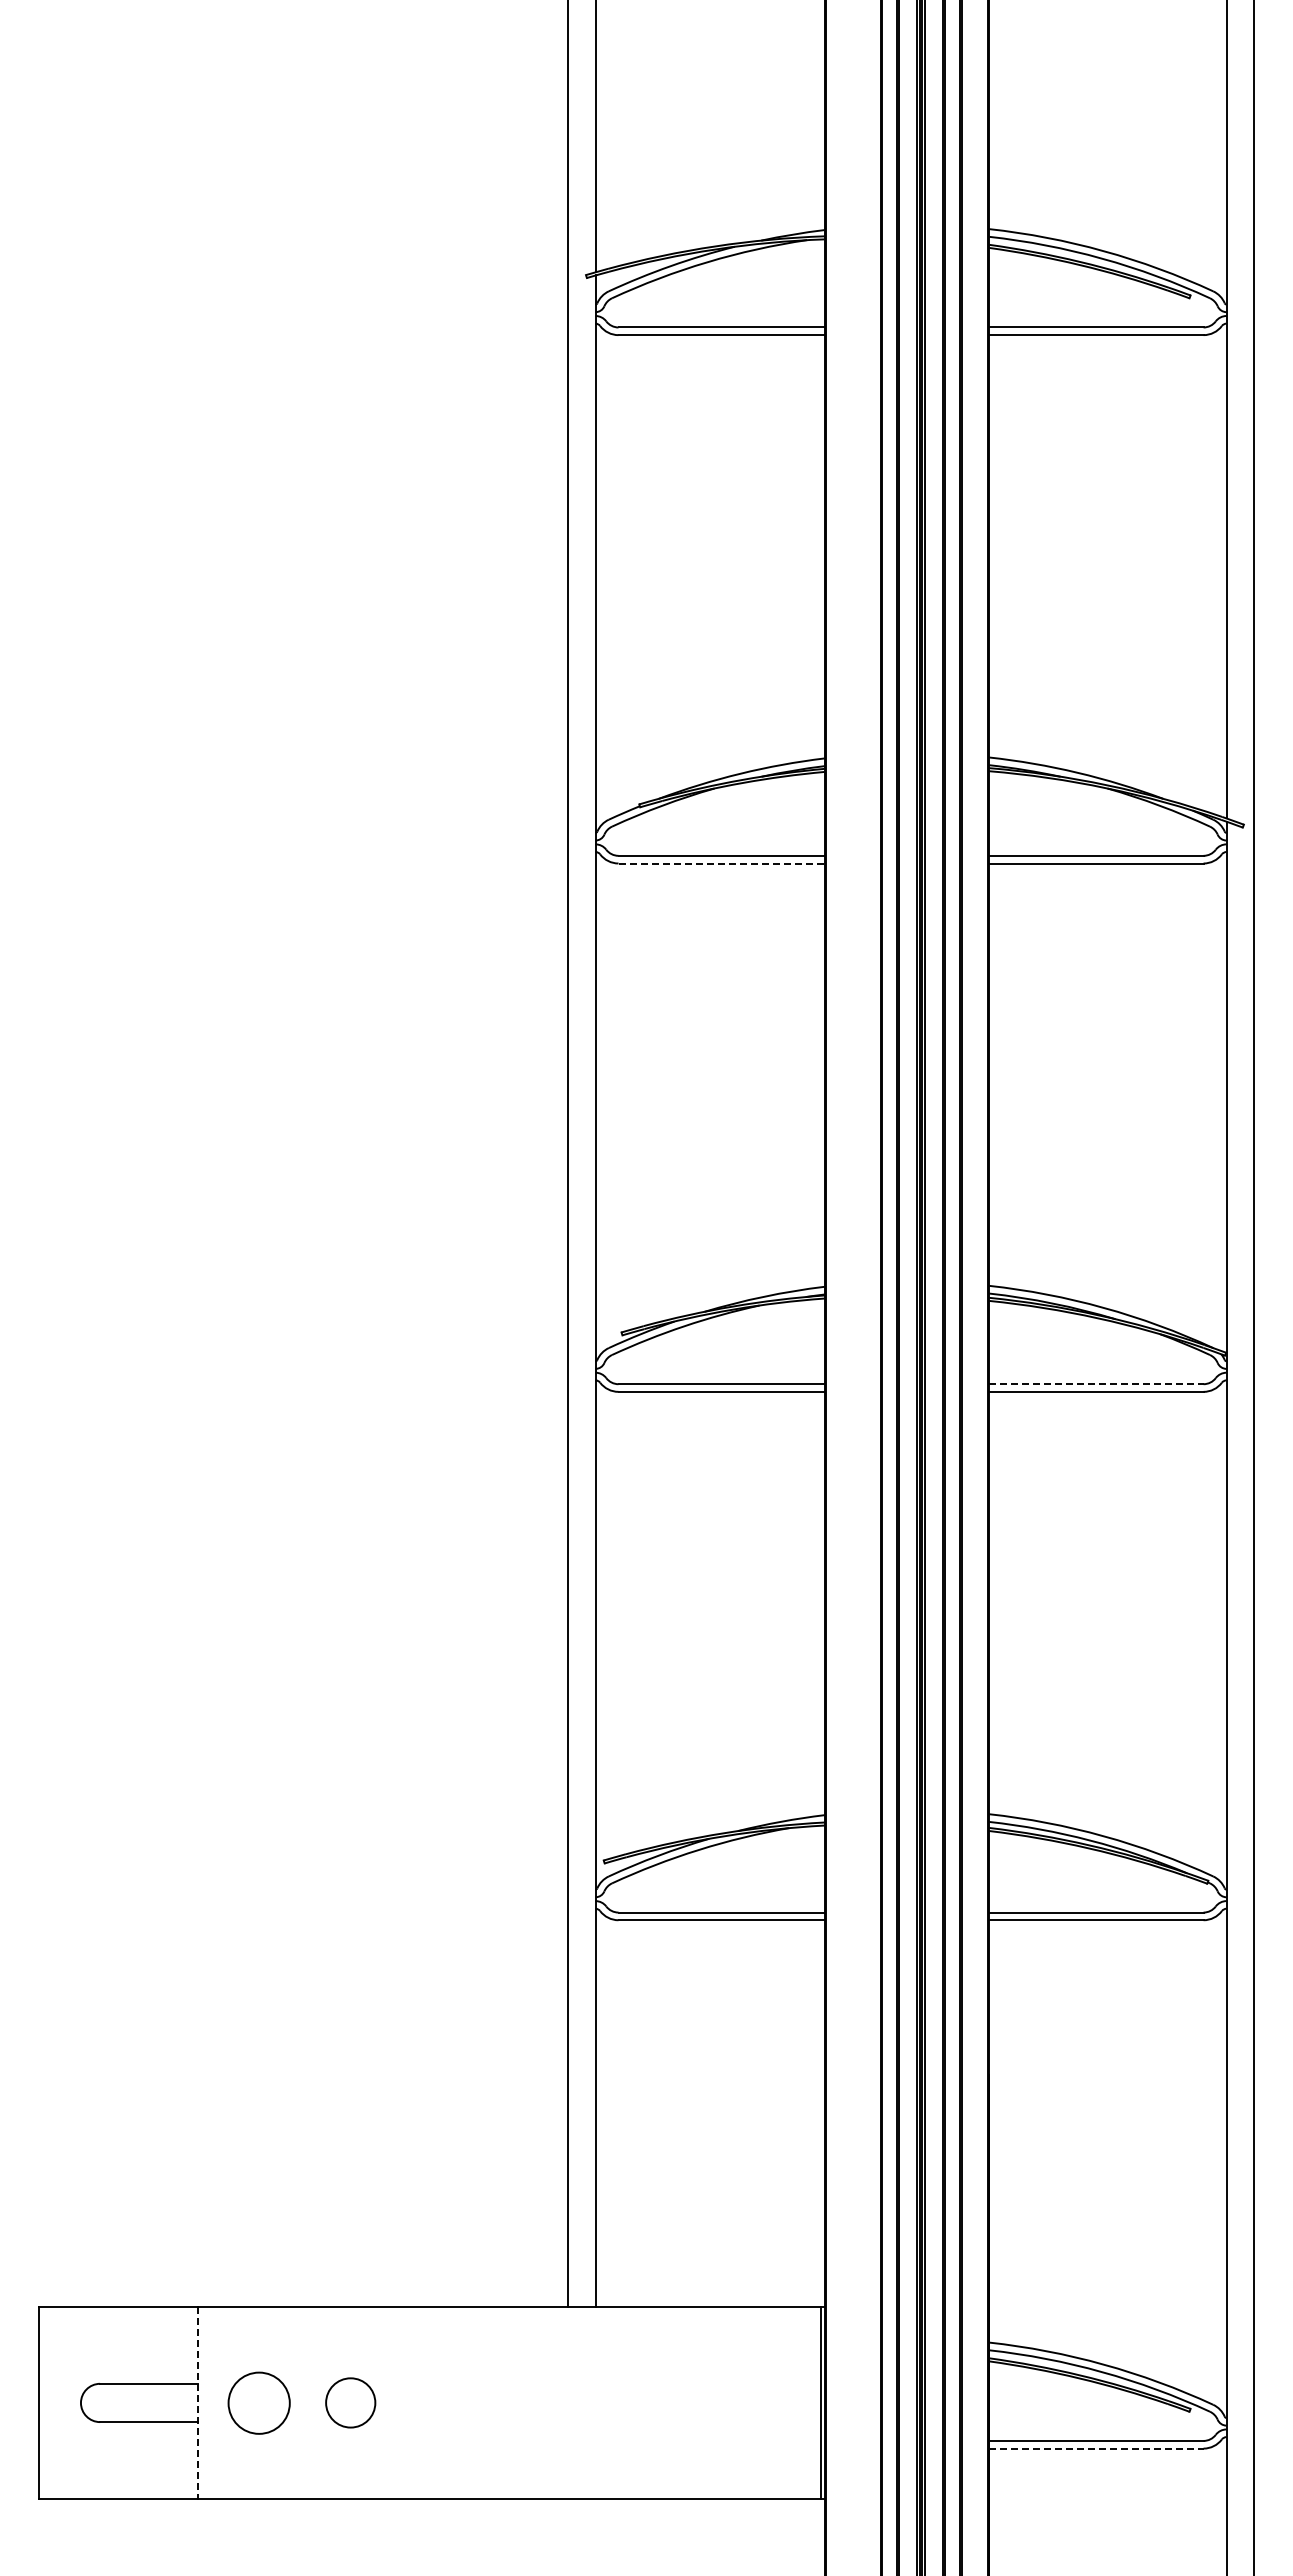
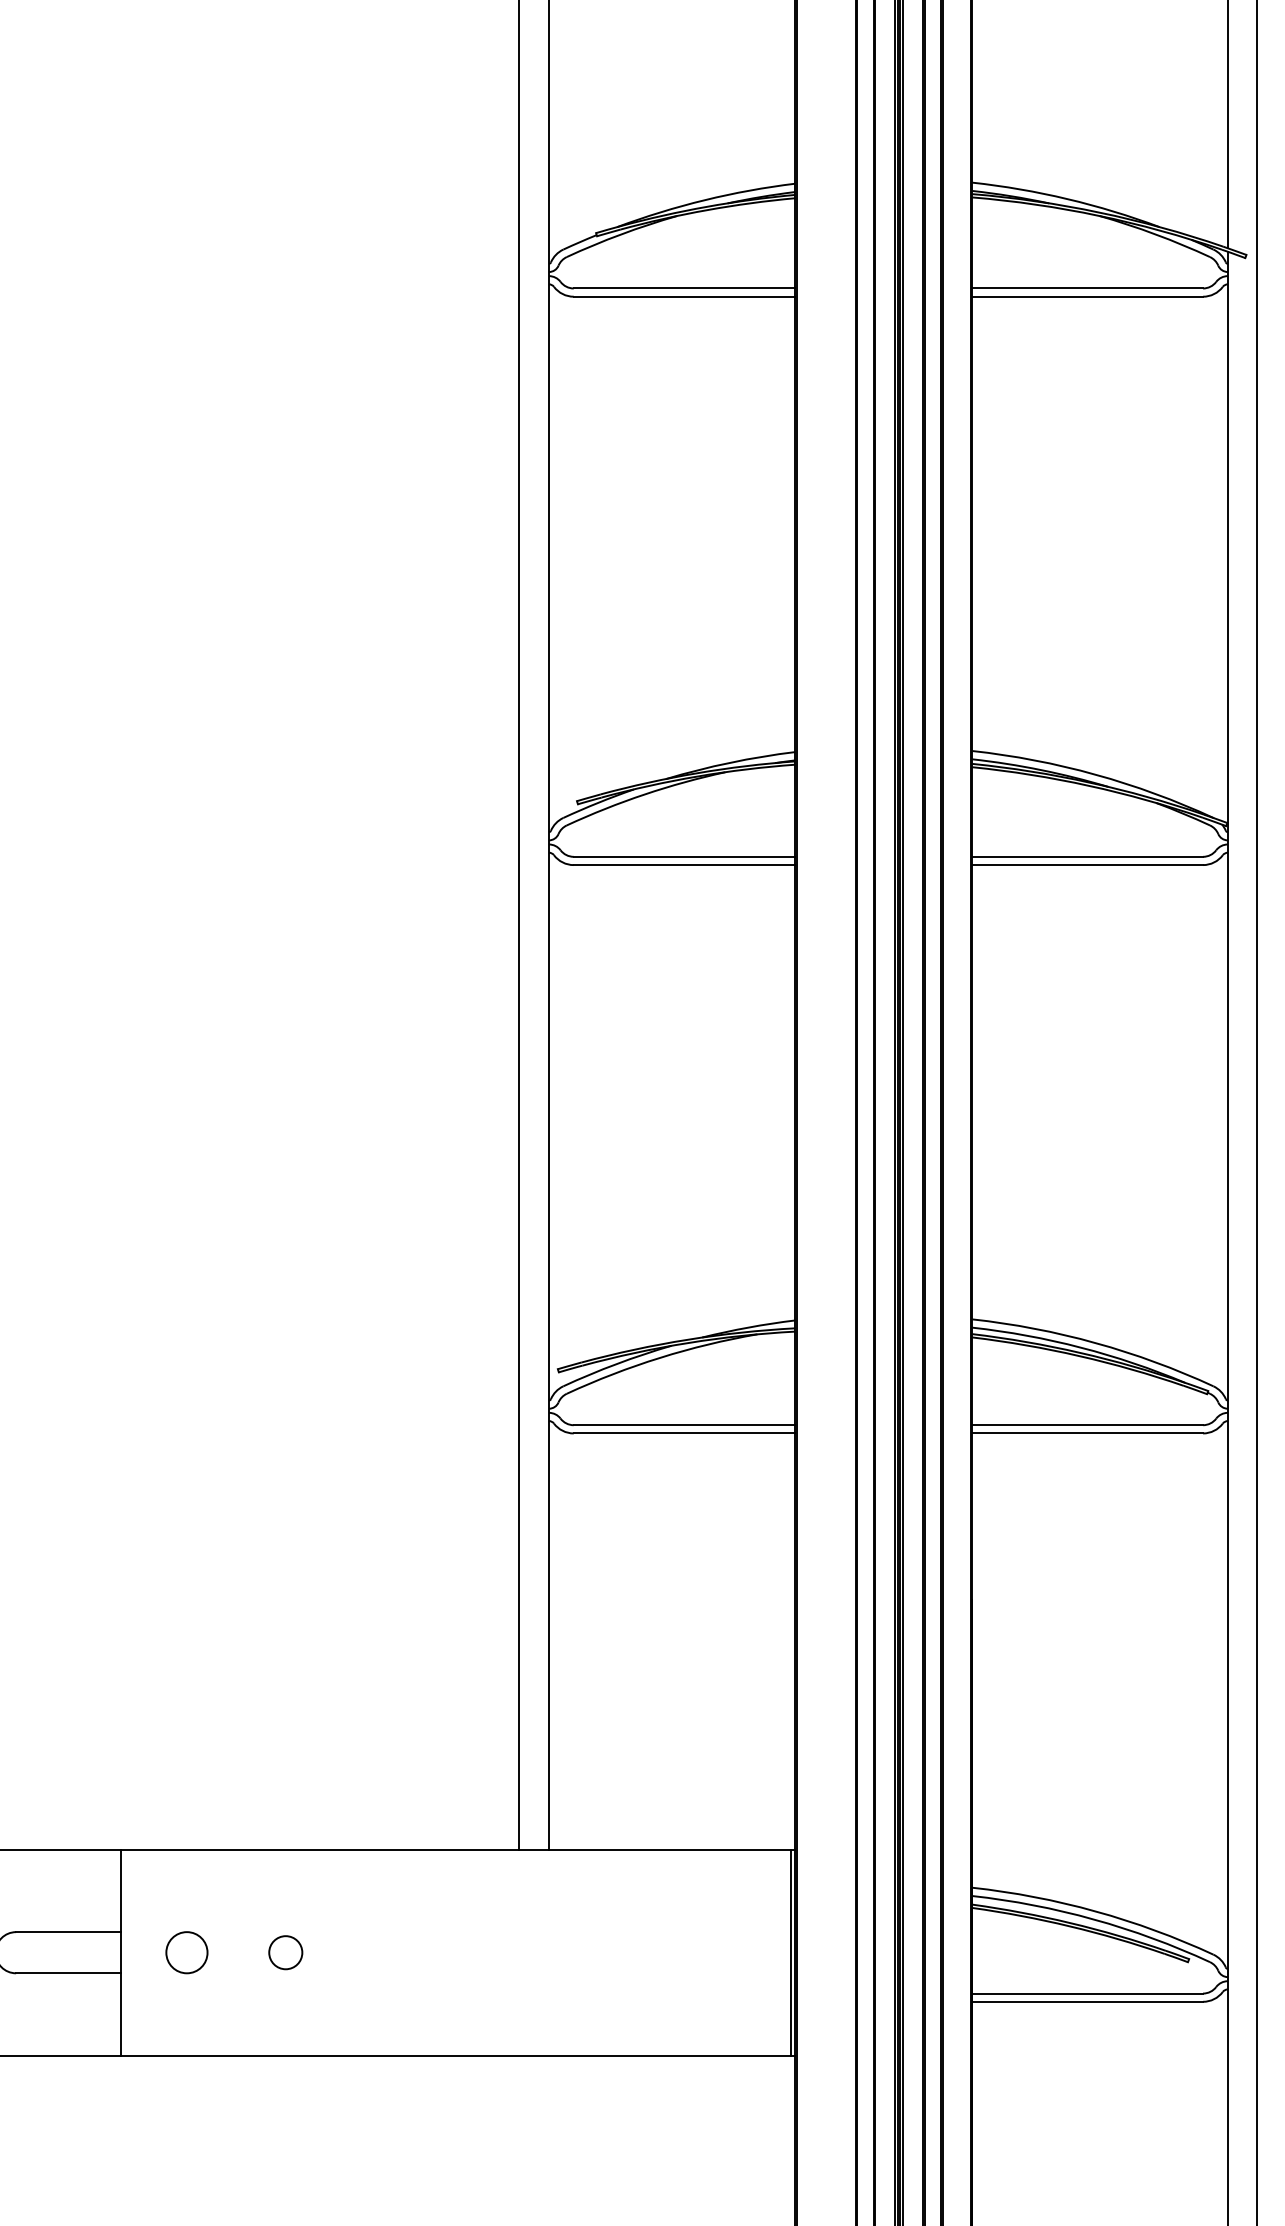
line: (721, 863) -> (684, 296), dashed -> solid
line: (1096, 1384) -> (1087, 857), dashed -> solid
line: (197, 2402) -> (120, 1952), dashed -> solid
circle: (258, 2402) -> (186, 1952), size x0.62
circle: (350, 2402) -> (285, 1952), size x0.62
line: (1096, 2448) -> (1087, 2001), dashed -> solid

